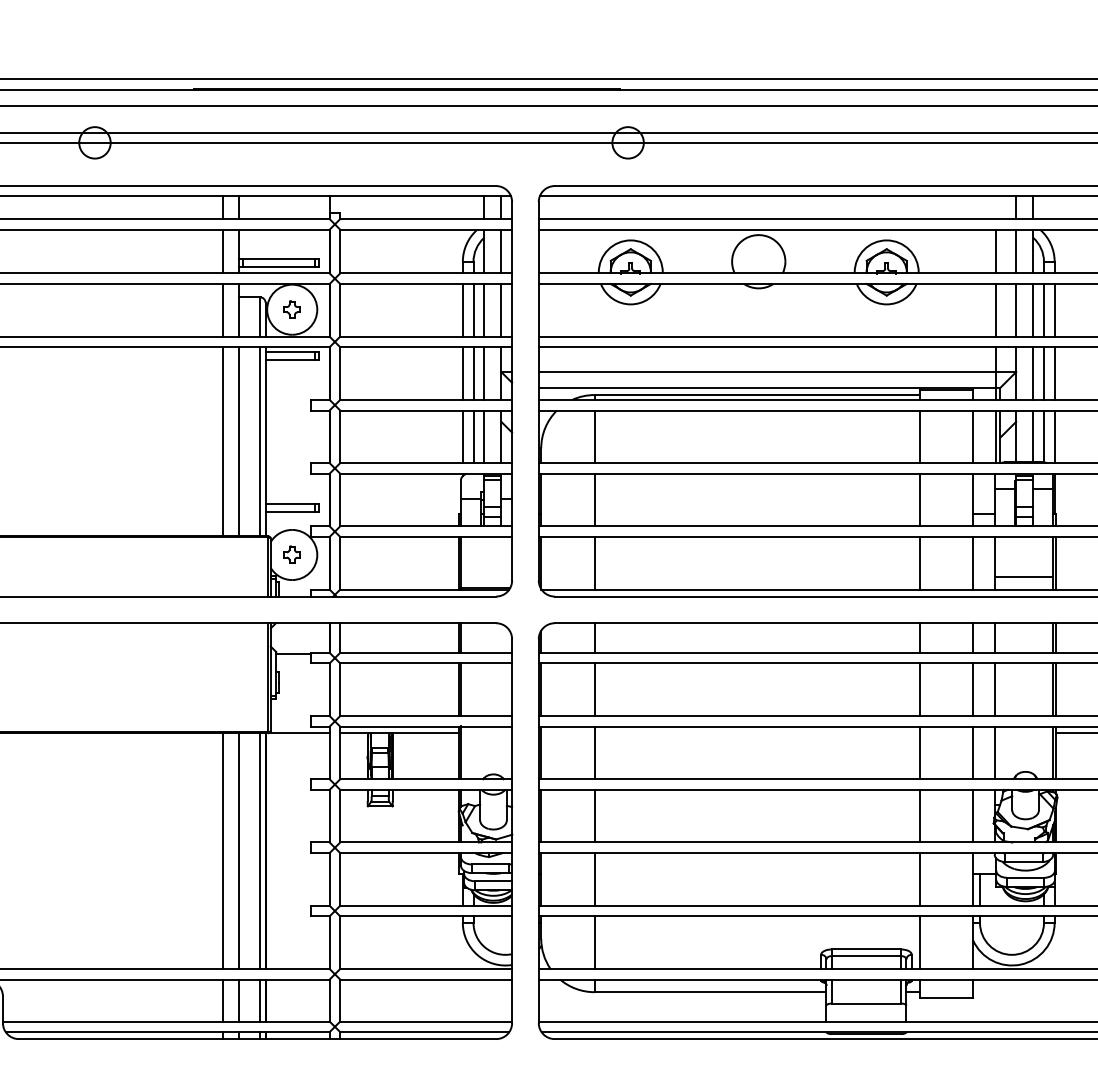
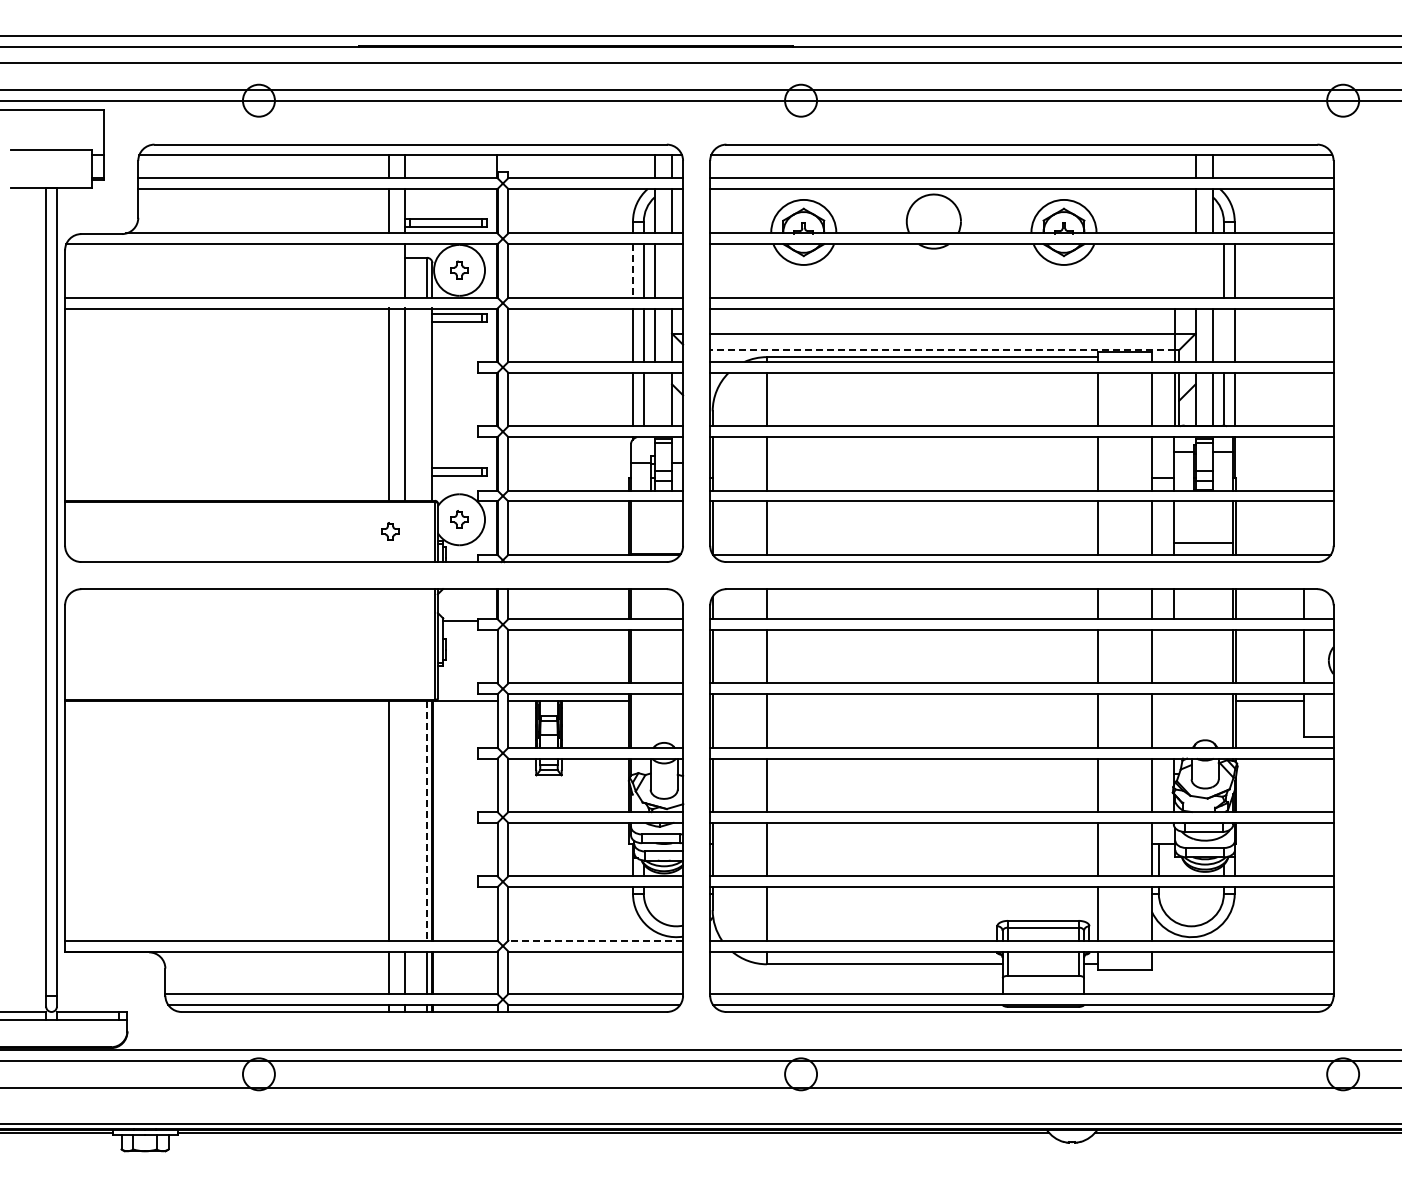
line: (996, 251) -> (1175, 211), removed
line: (223, 309) -> (389, 270), removed
line: (501, 309) -> (672, 270), removed
line: (996, 309) -> (1175, 270), removed
line: (1016, 309) -> (1195, 270), removed
line: (1033, 309) -> (1213, 270), removed
line: (463, 310) -> (633, 271), solid -> dashed
line: (1043, 373) -> (1223, 335), removed
line: (767, 387) -> (942, 349), solid -> dashed
line: (483, 436) -> (654, 399), removed
line: (260, 441) -> (427, 404), removed
part: (224, 566) -> (390, 531), added
line: (994, 689) -> (1173, 656), removed
line: (994, 752) -> (1173, 720), removed
line: (239, 850) -> (405, 820), removed
line: (260, 850) -> (427, 820), solid -> dashed
line: (425, 968) -> (595, 940), solid -> dashed

